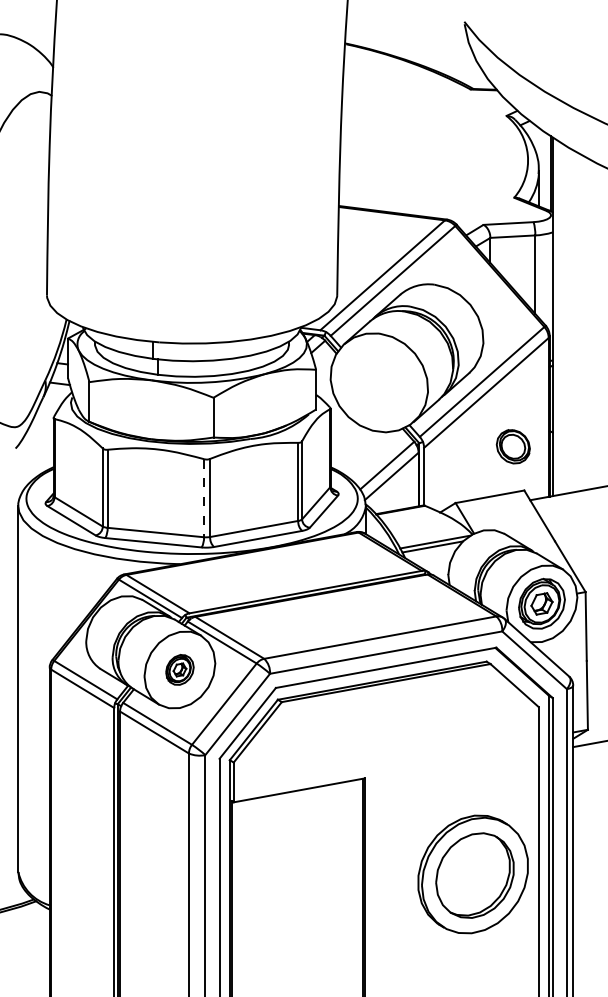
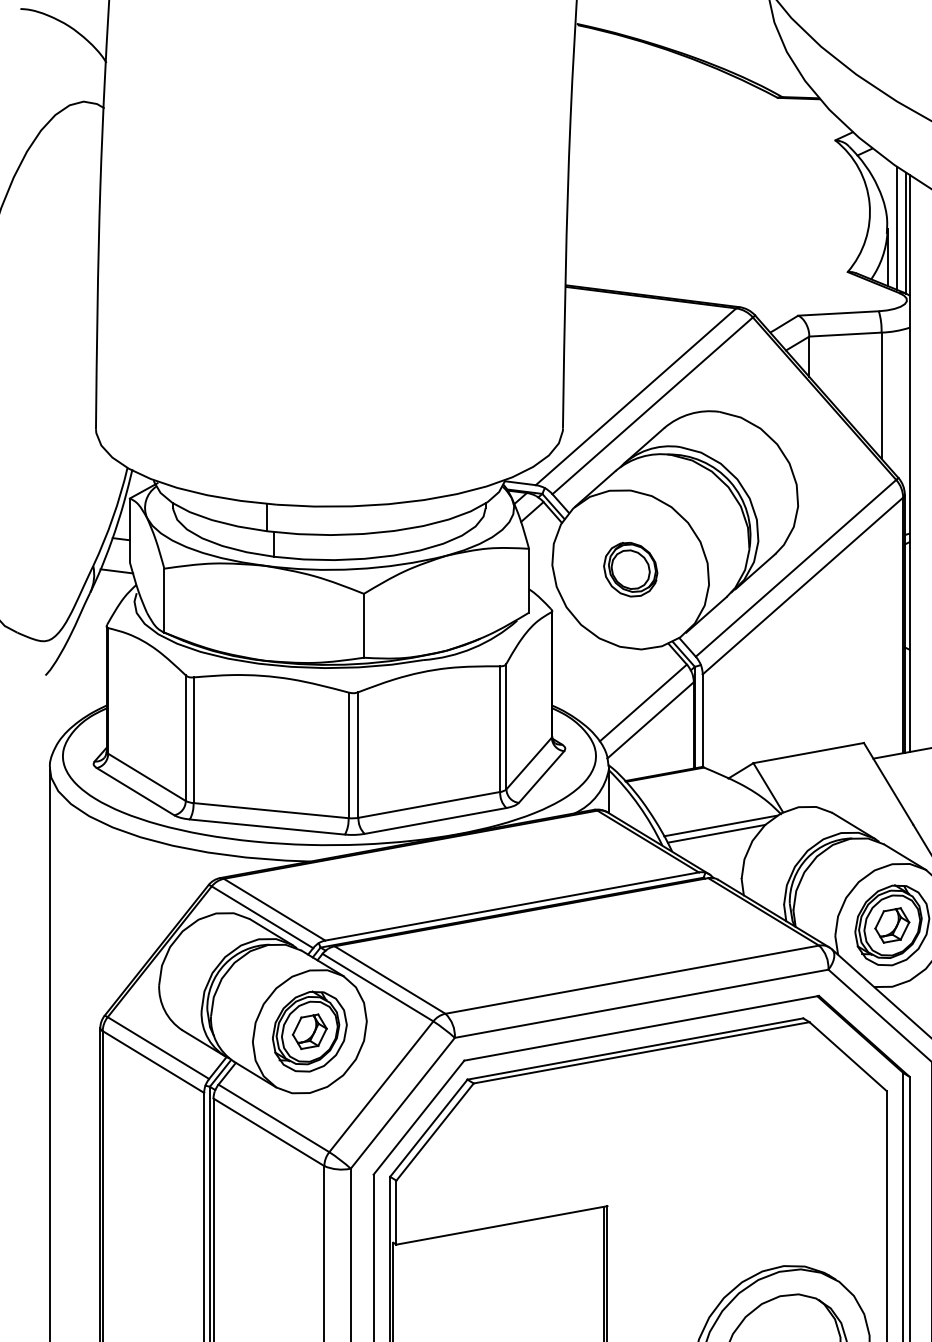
line: (544, 170) -> (896, 228), added
part: (512, 446) -> (629, 569), moved
line: (204, 498) -> (349, 755), dashed -> solid
part: (179, 669) -> (309, 1030), size x1.67

